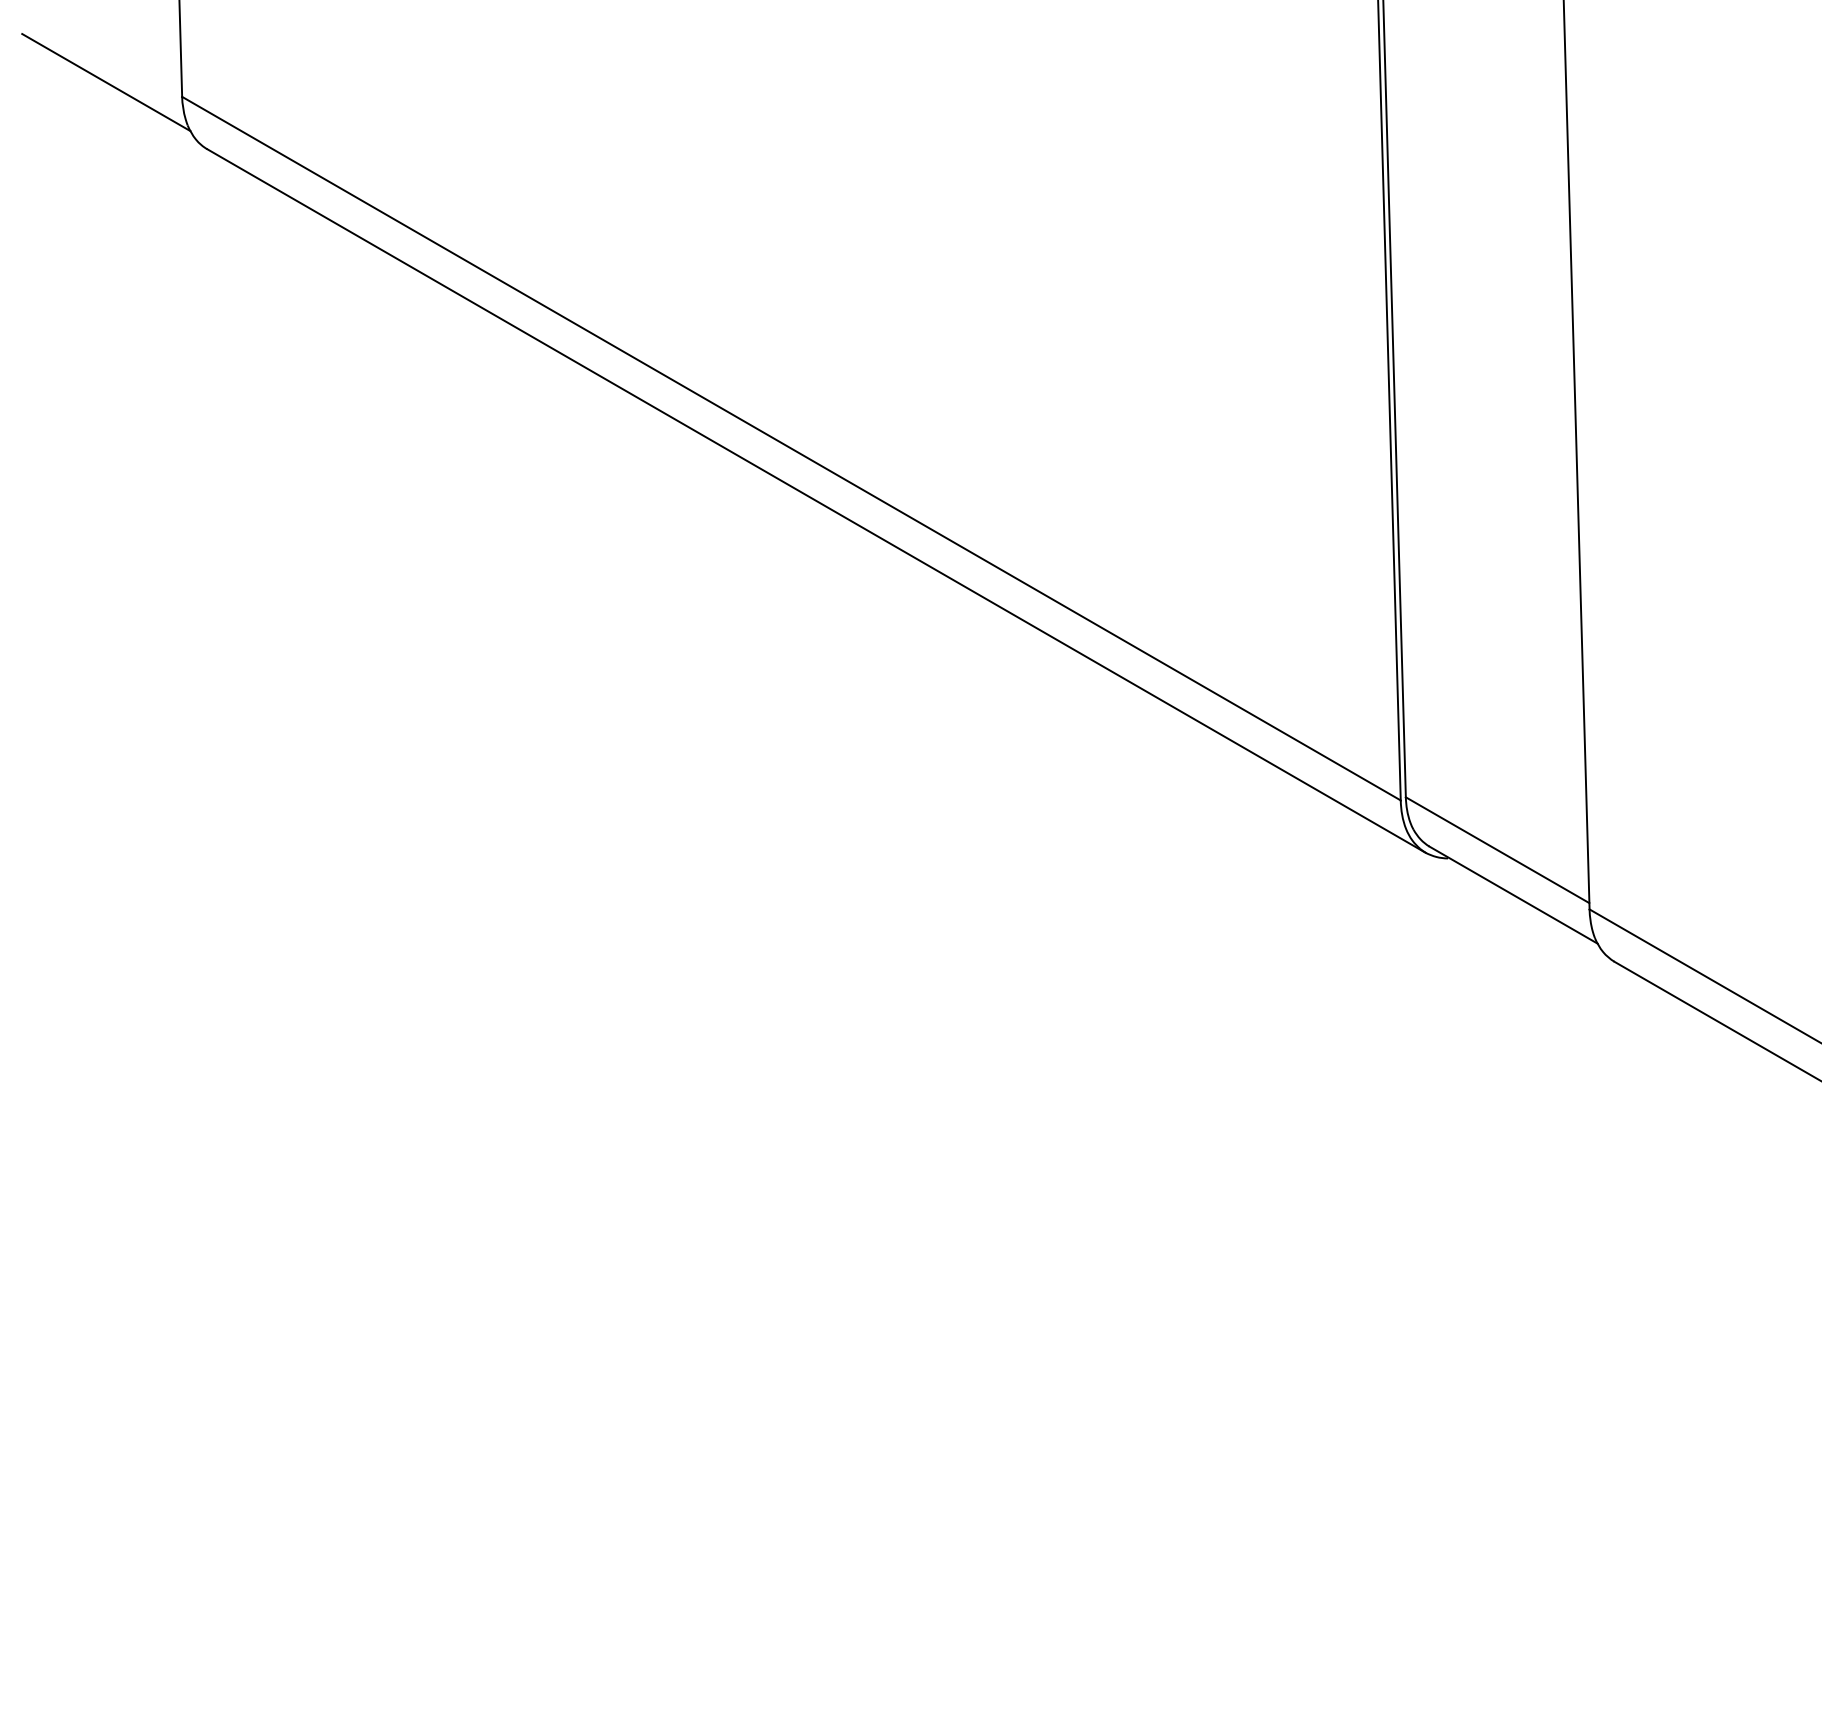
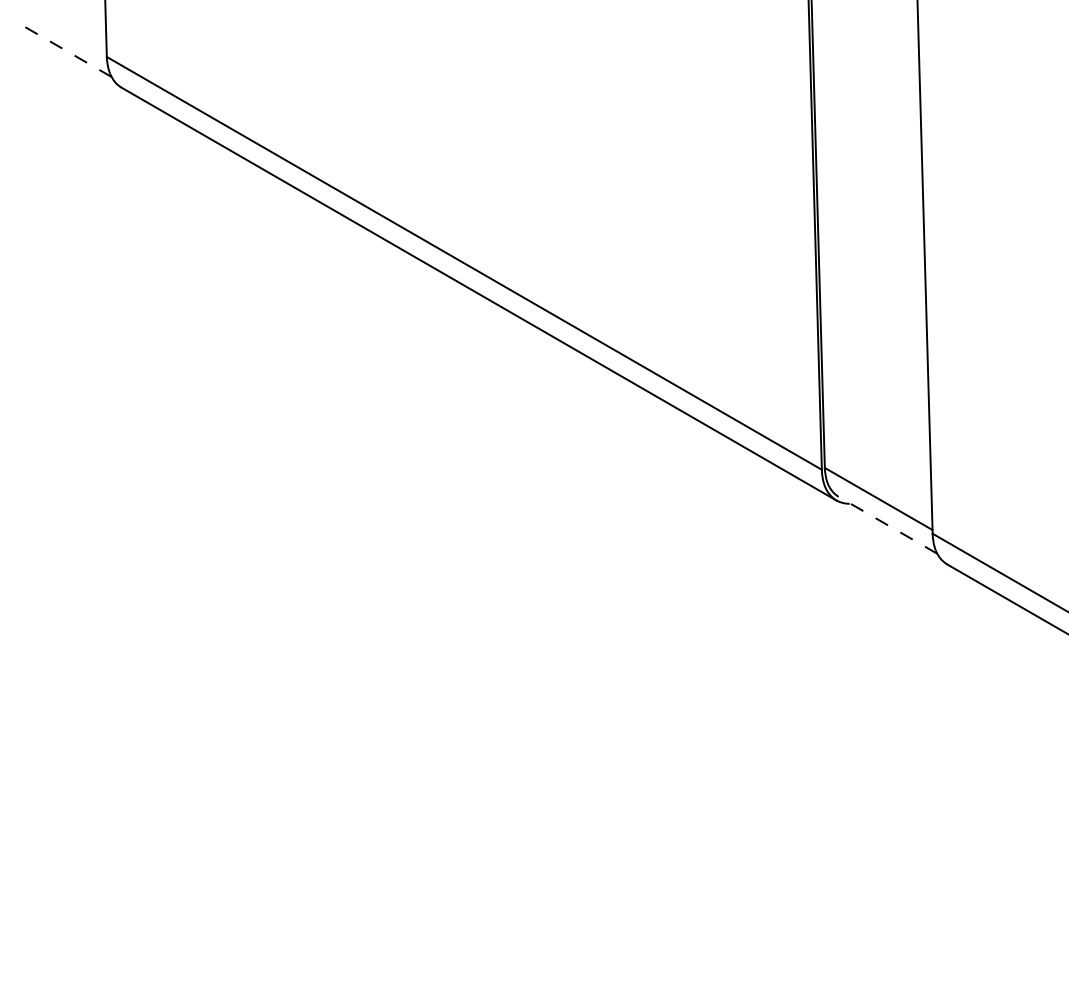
line: (106, 82) -> (62, 48), solid -> dashed
line: (1514, 895) -> (888, 525), solid -> dashed

